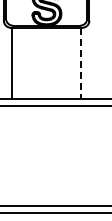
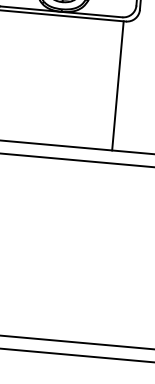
line: (81, 63) -> (118, 86), dashed -> solid

